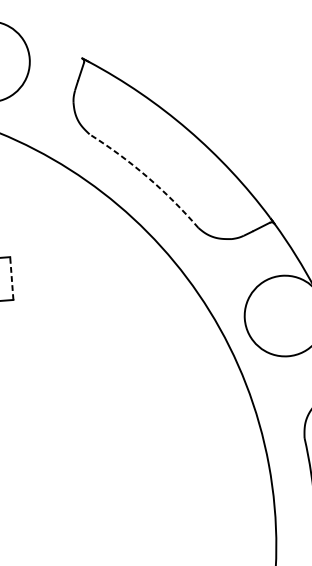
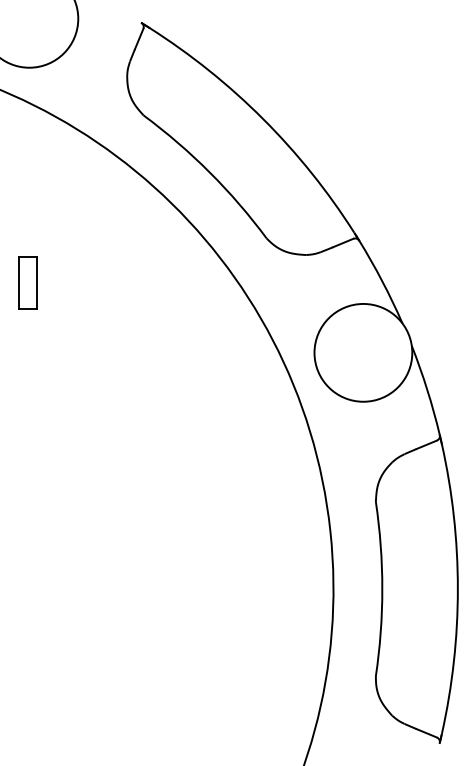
arc: (147, 177) -> (209, 172), dashed -> solid
line: (11, 278) -> (36, 282), dashed -> solid

